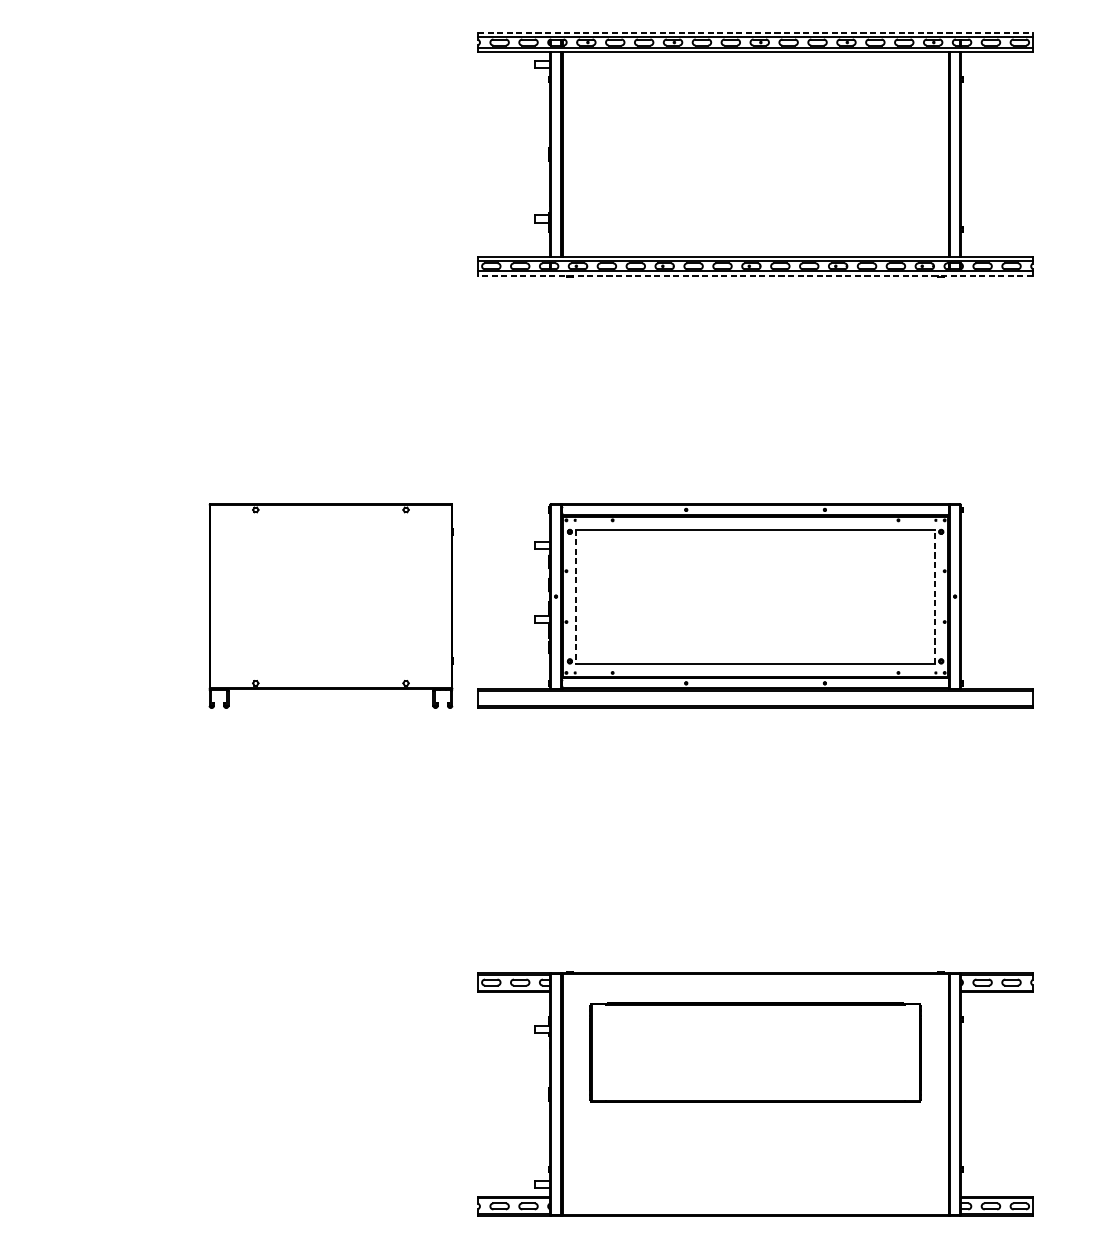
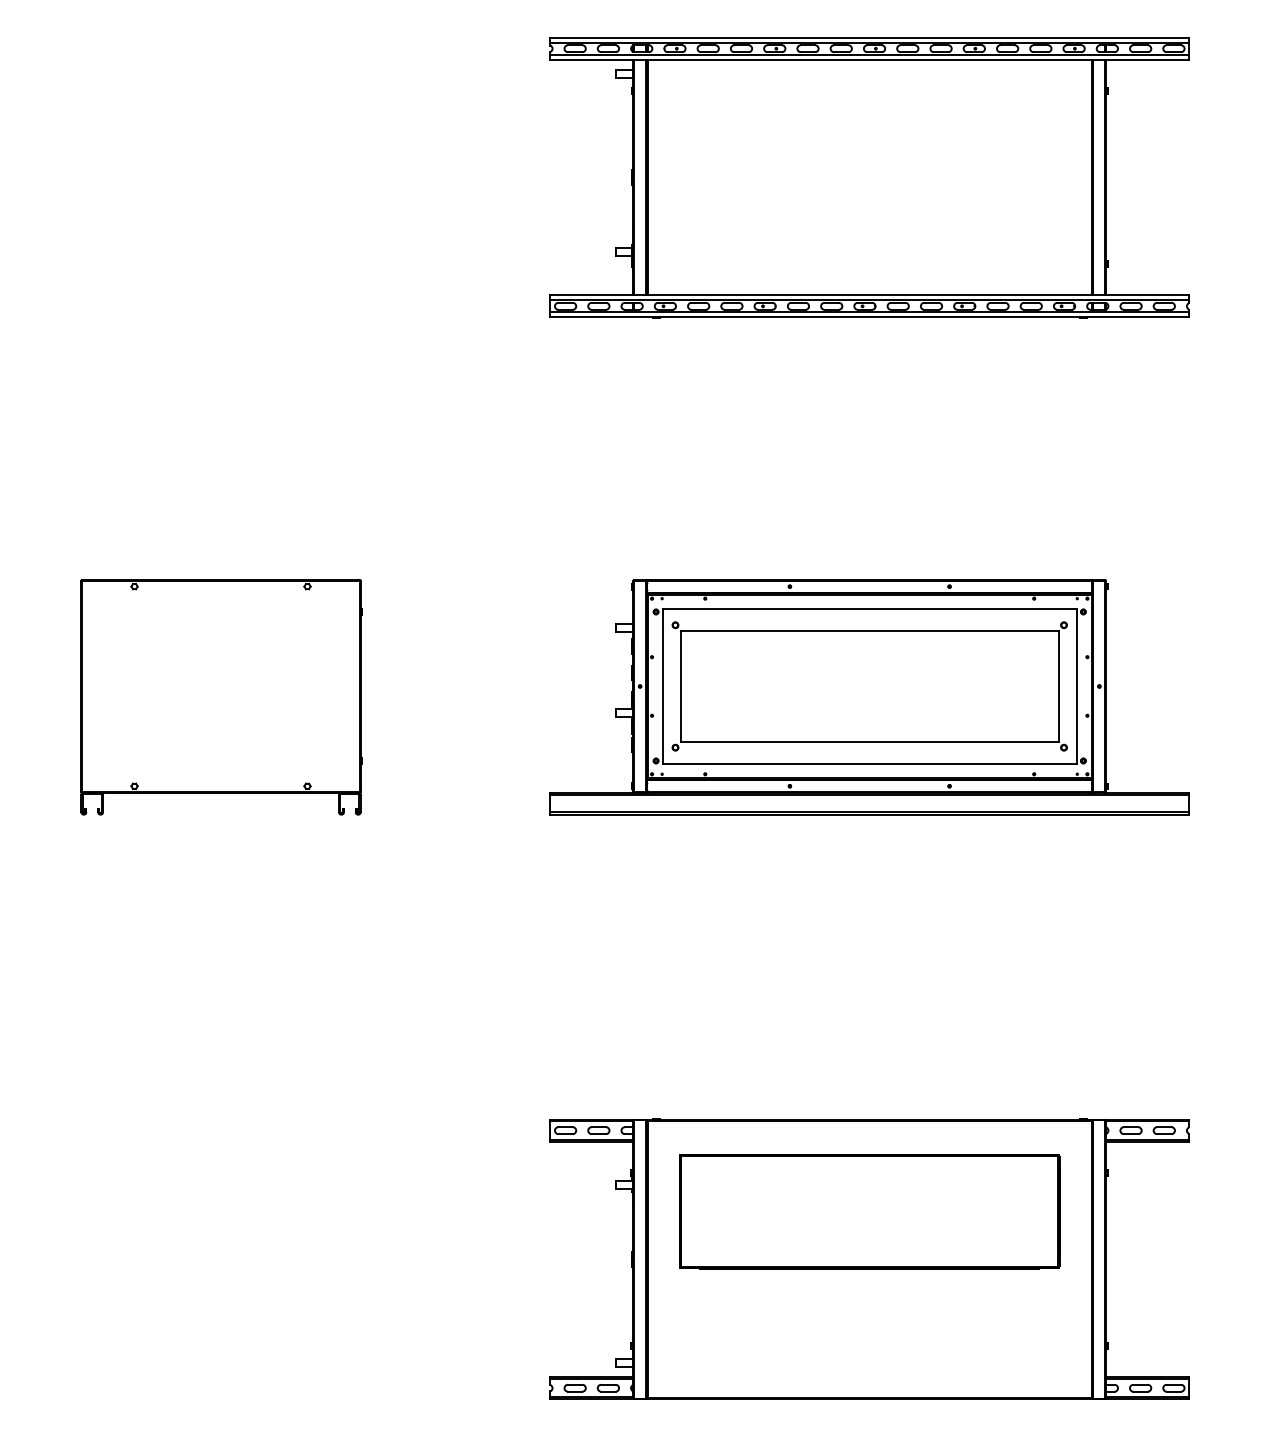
line: (756, 32) -> (870, 37), dashed -> solid
line: (755, 276) -> (869, 317), dashed -> solid
line: (935, 595) -> (1076, 685), dashed -> solid
line: (575, 596) -> (662, 686), dashed -> solid
part: (755, 596) -> (869, 686), added
part: (331, 606) -> (221, 697), moved

